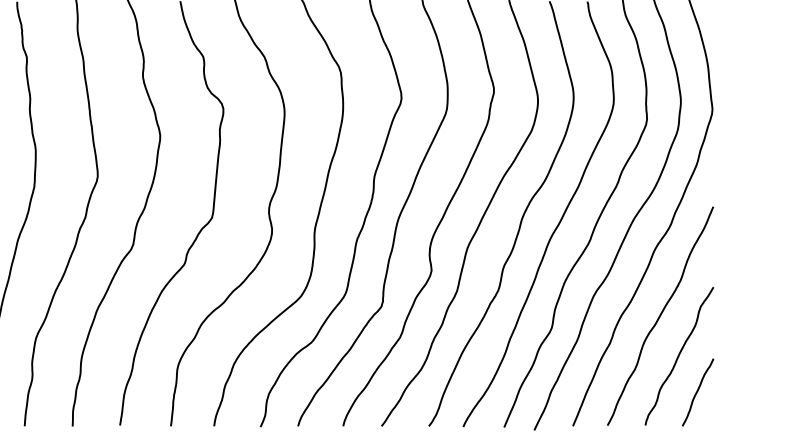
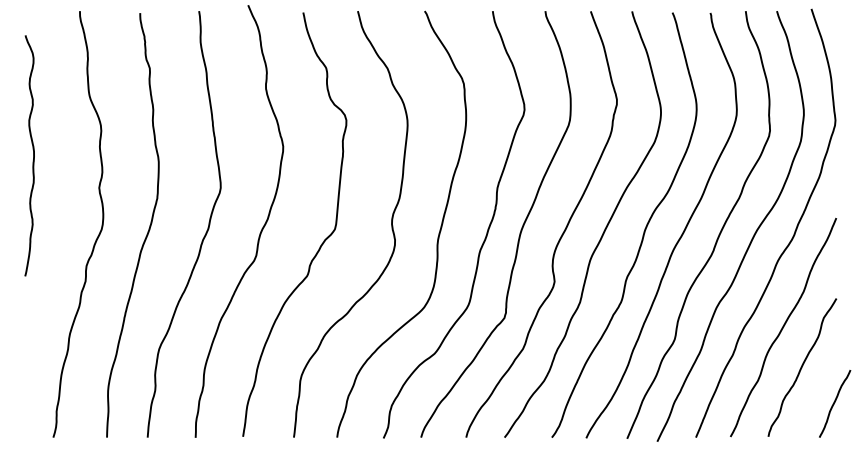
curve: (698, 391) -> (835, 402), moved

